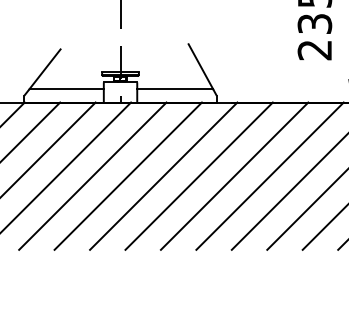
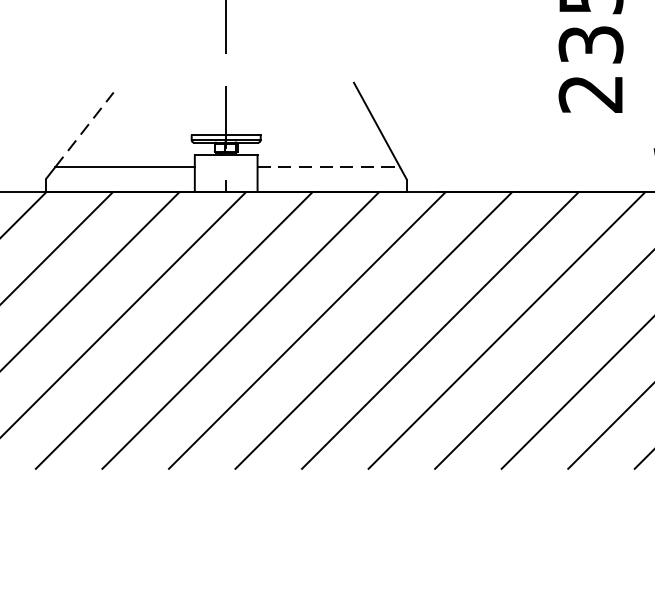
line: (45, 68) -> (85, 128), solid -> dashed
line: (175, 89) -> (329, 167), solid -> dashed

